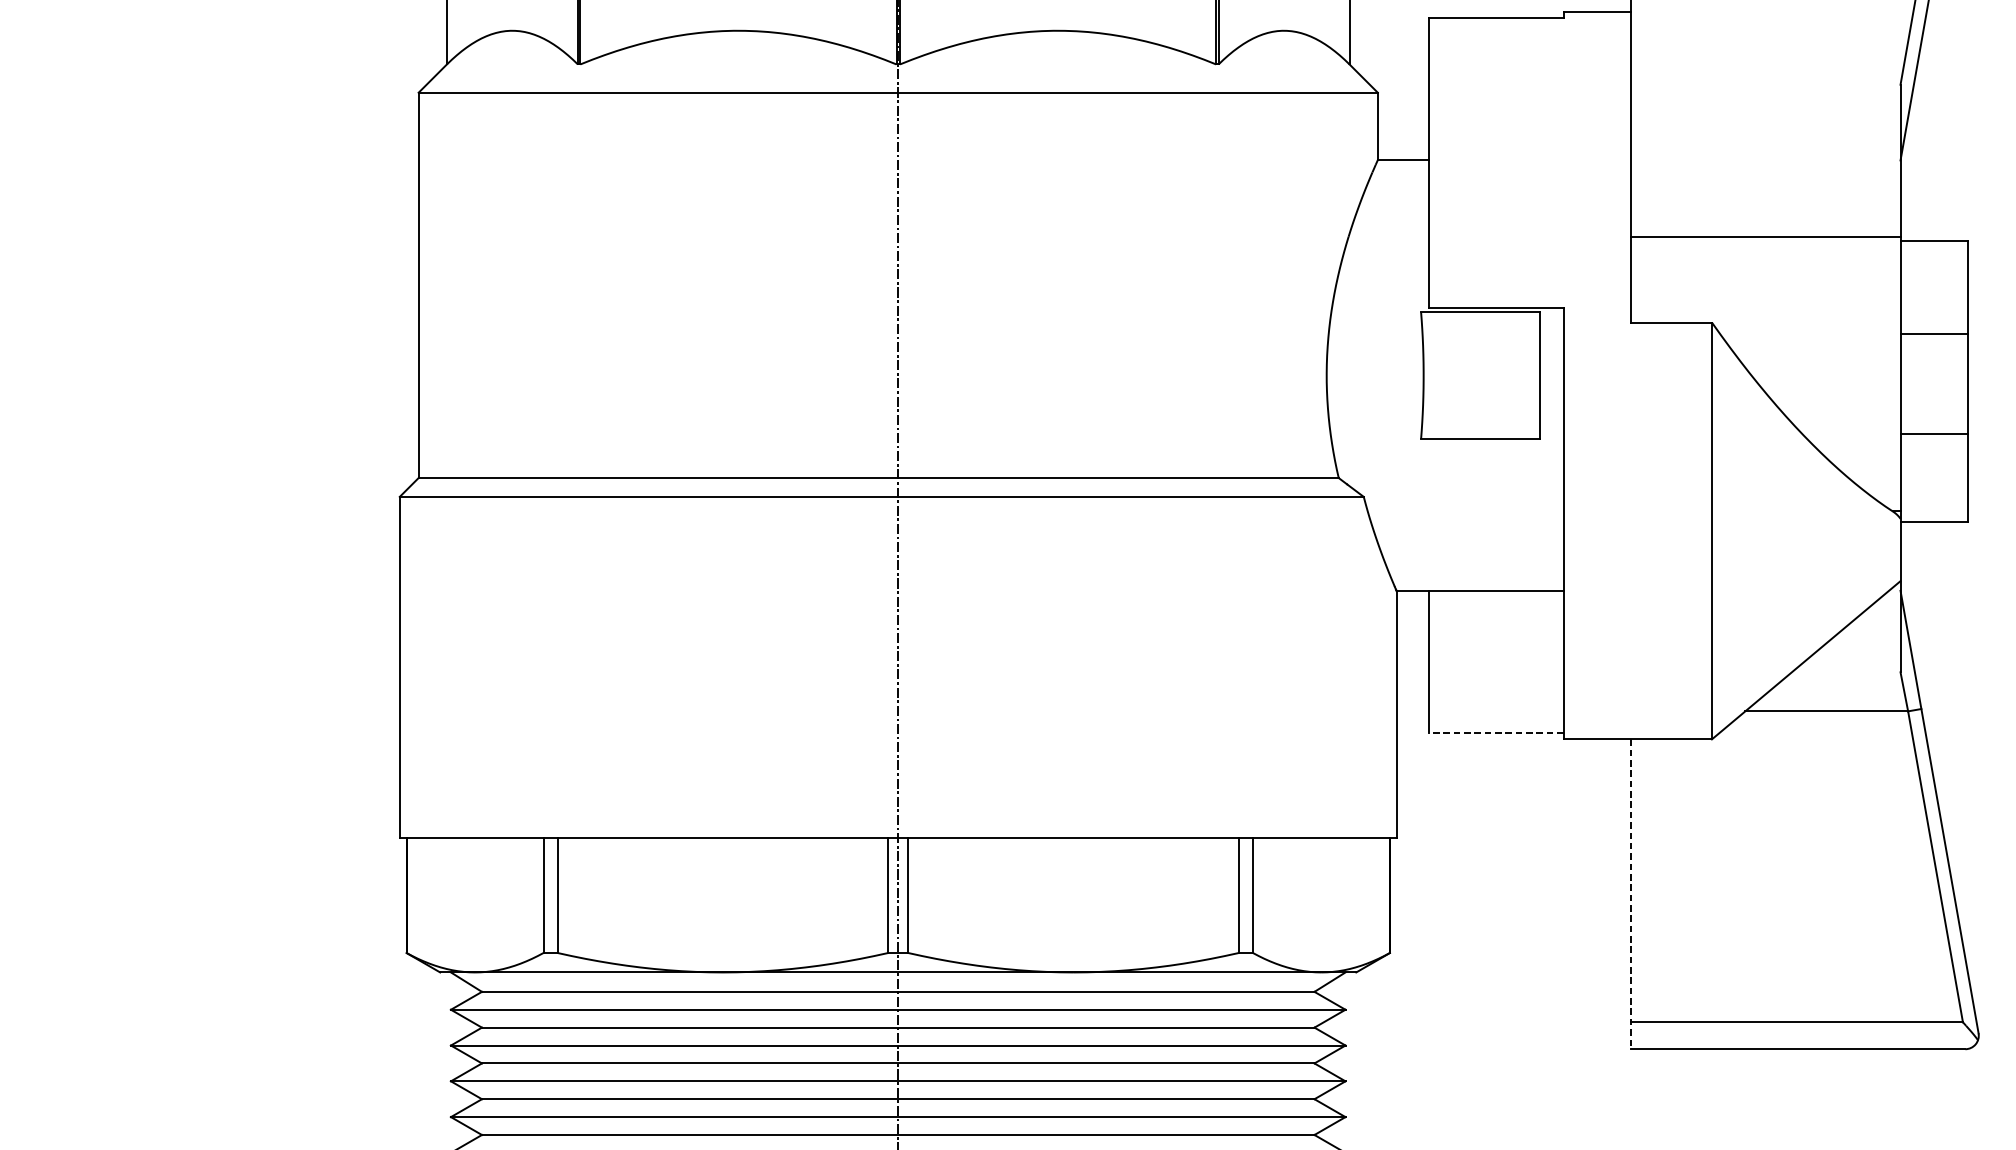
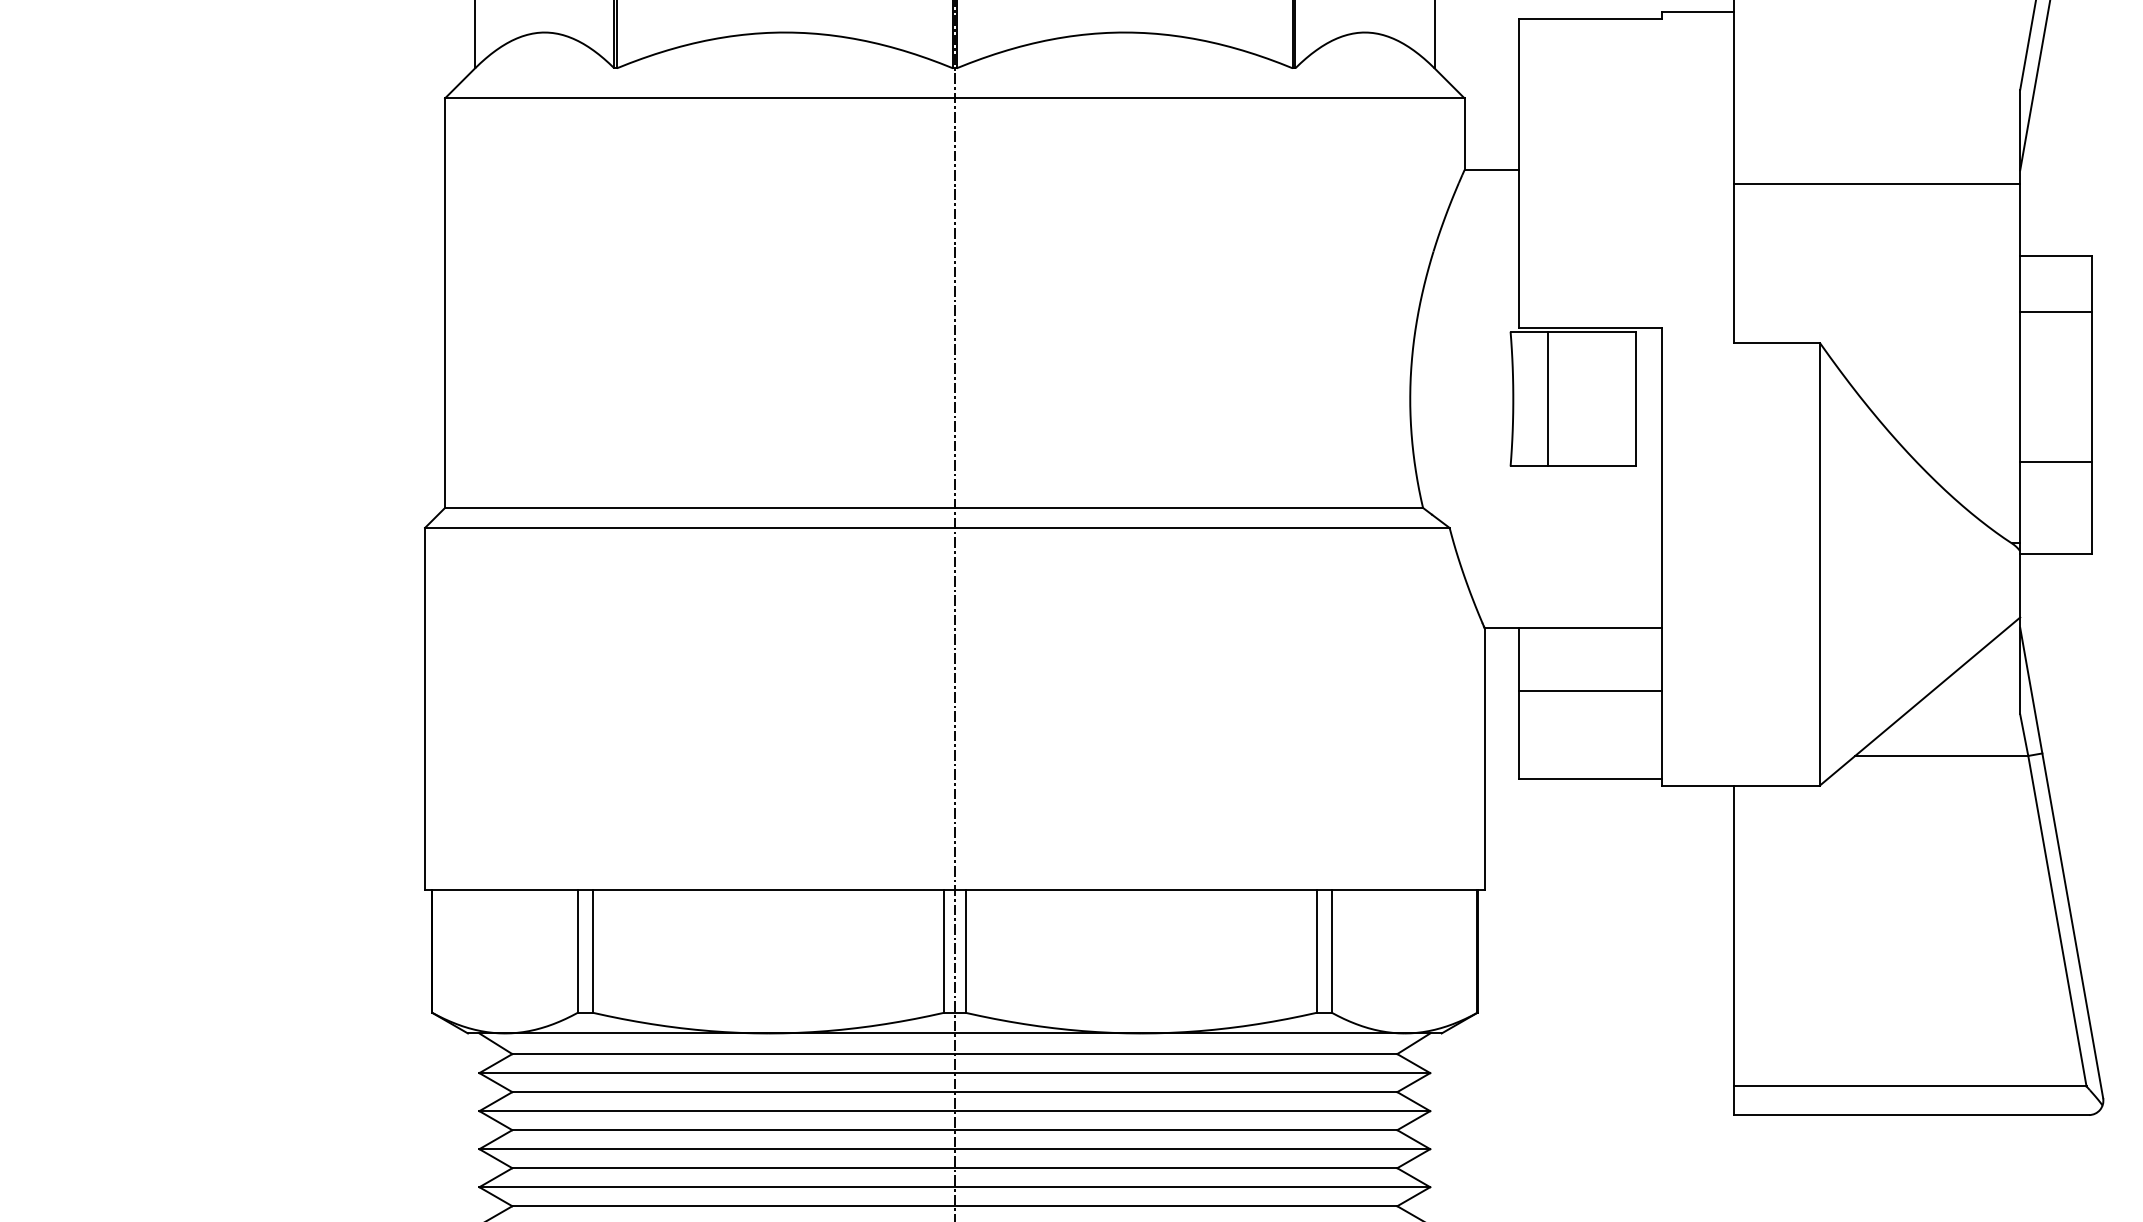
line: (1765, 236) -> (1876, 184), moved
line: (1933, 334) -> (2055, 312), moved
line: (1455, 375) -> (1547, 398), added
line: (1496, 650) -> (1590, 691), added
line: (1496, 733) -> (1590, 779), dashed -> solid
line: (1630, 894) -> (1733, 950), dashed -> solid

